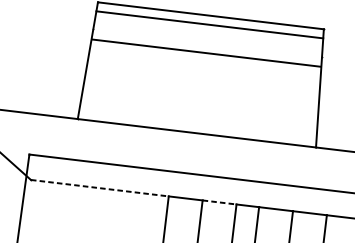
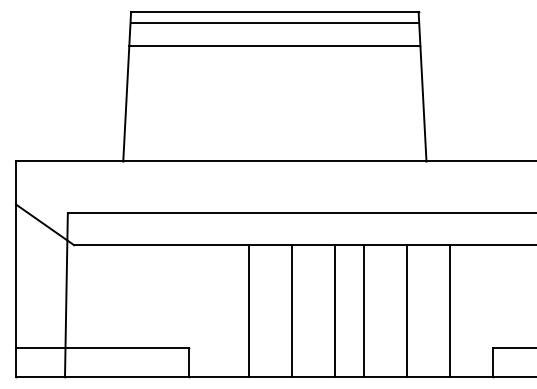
line: (206, 53) -> (274, 46), moved
line: (100, 187) -> (161, 244), dashed -> solid
line: (219, 202) -> (313, 244), dashed -> solid

